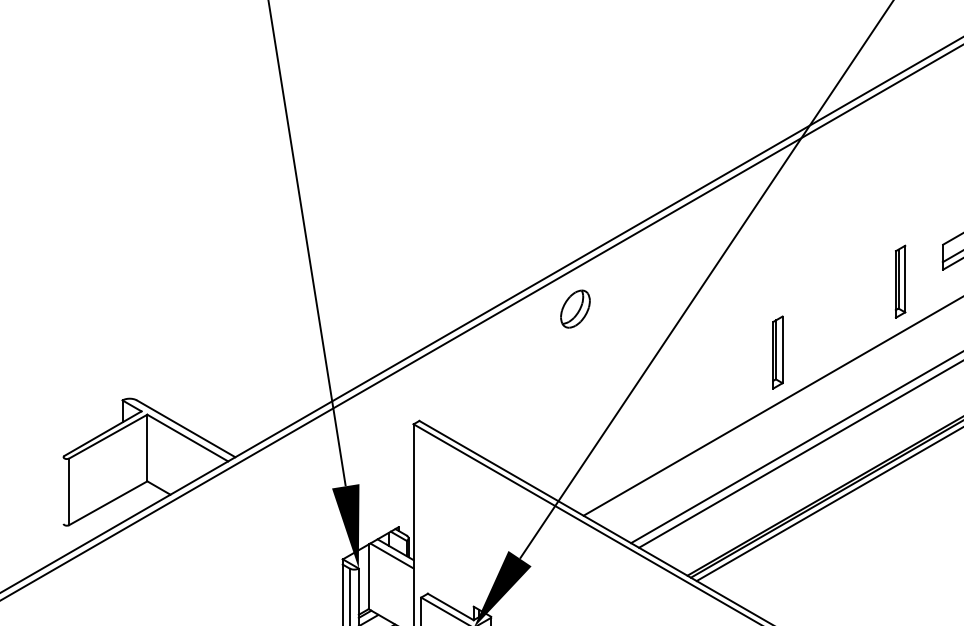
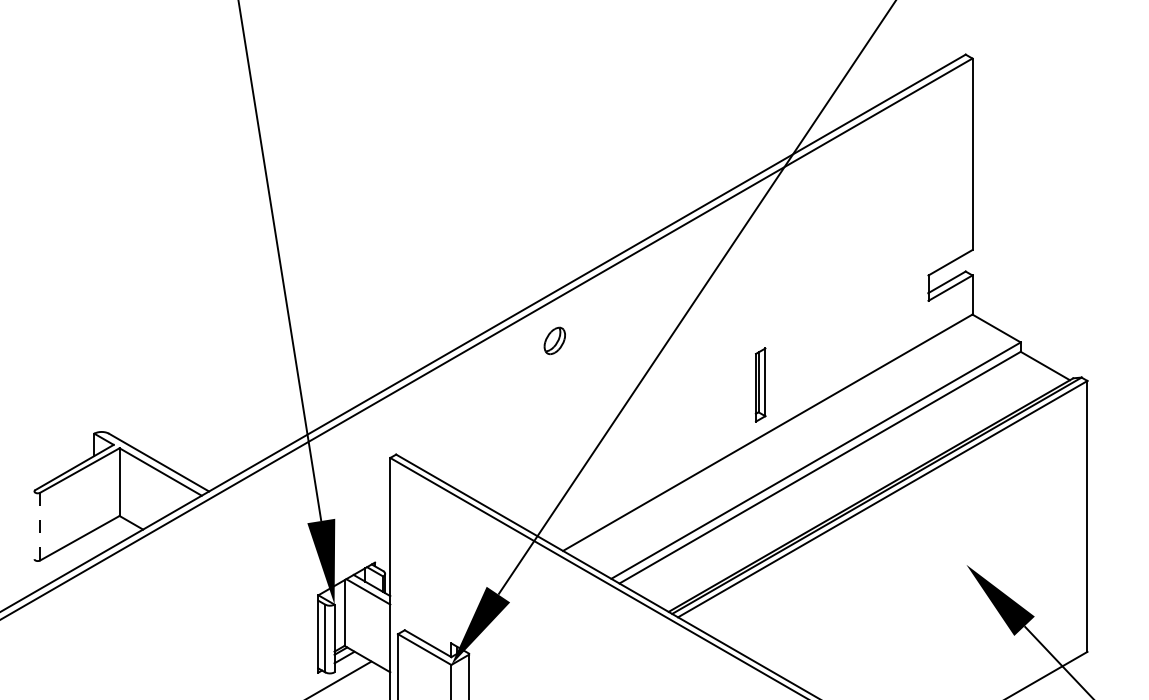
part: (900, 281) -> (885, 312), removed
part: (575, 308) -> (554, 340), size x0.7
line: (69, 491) -> (40, 526), solid -> dashed

